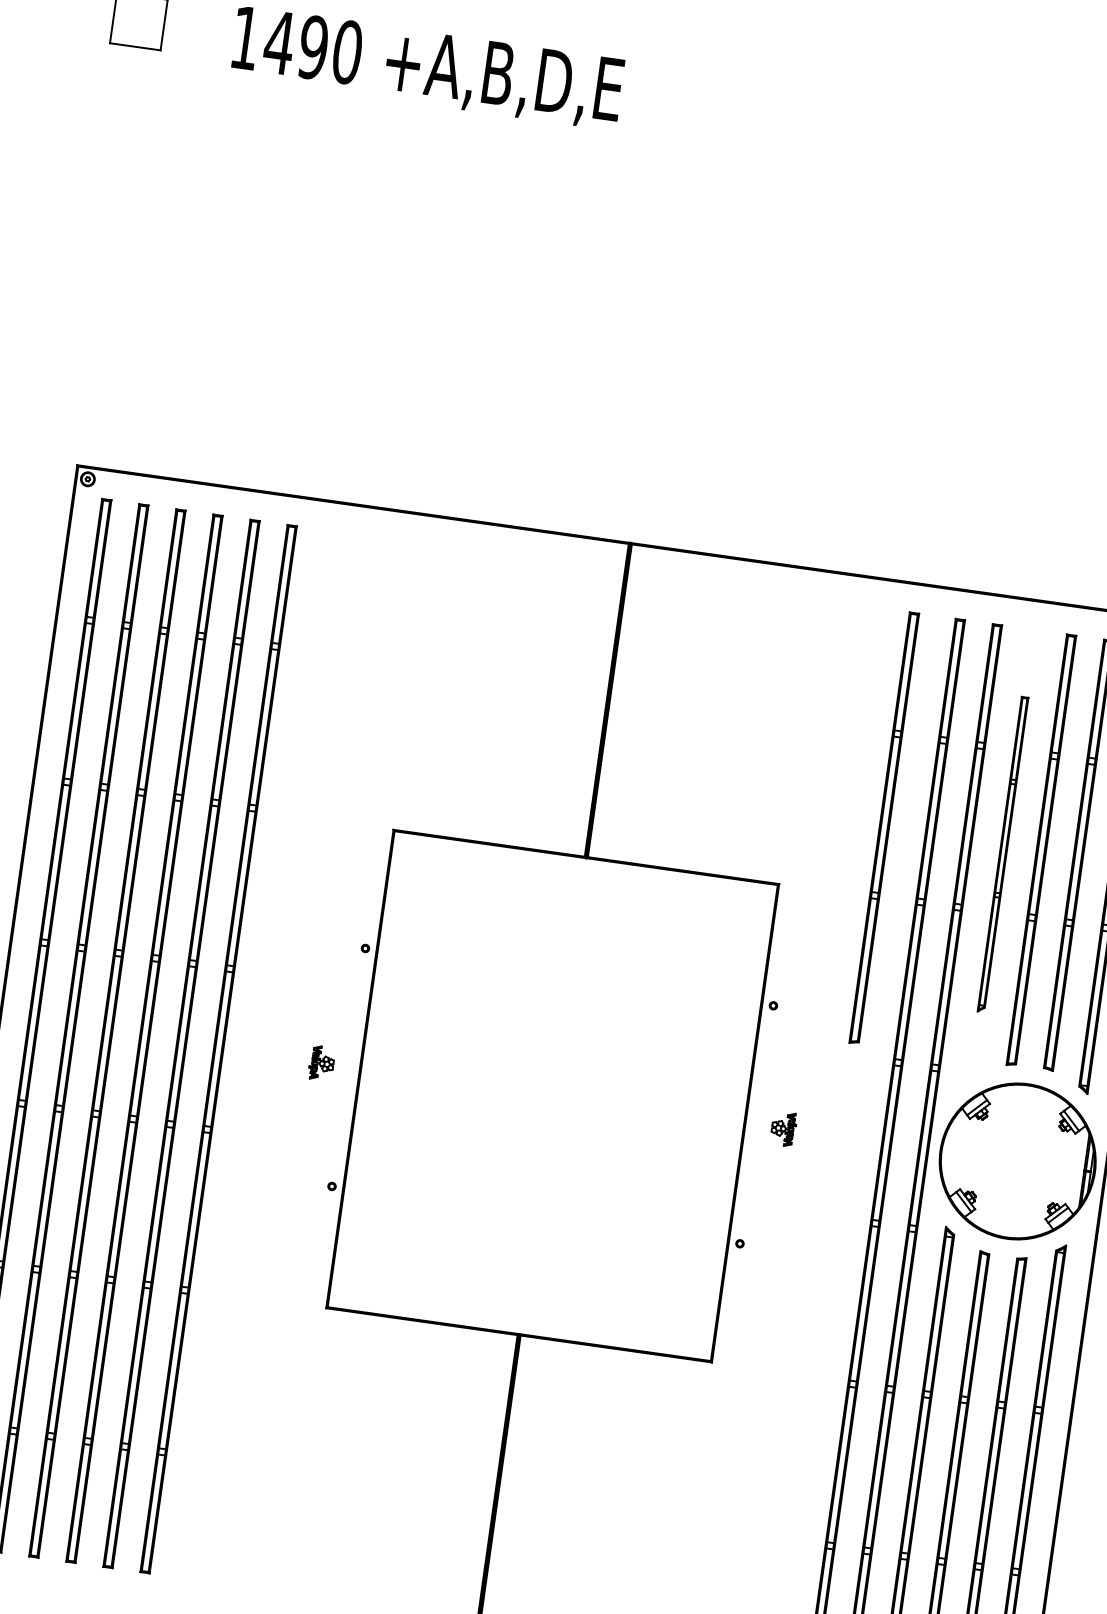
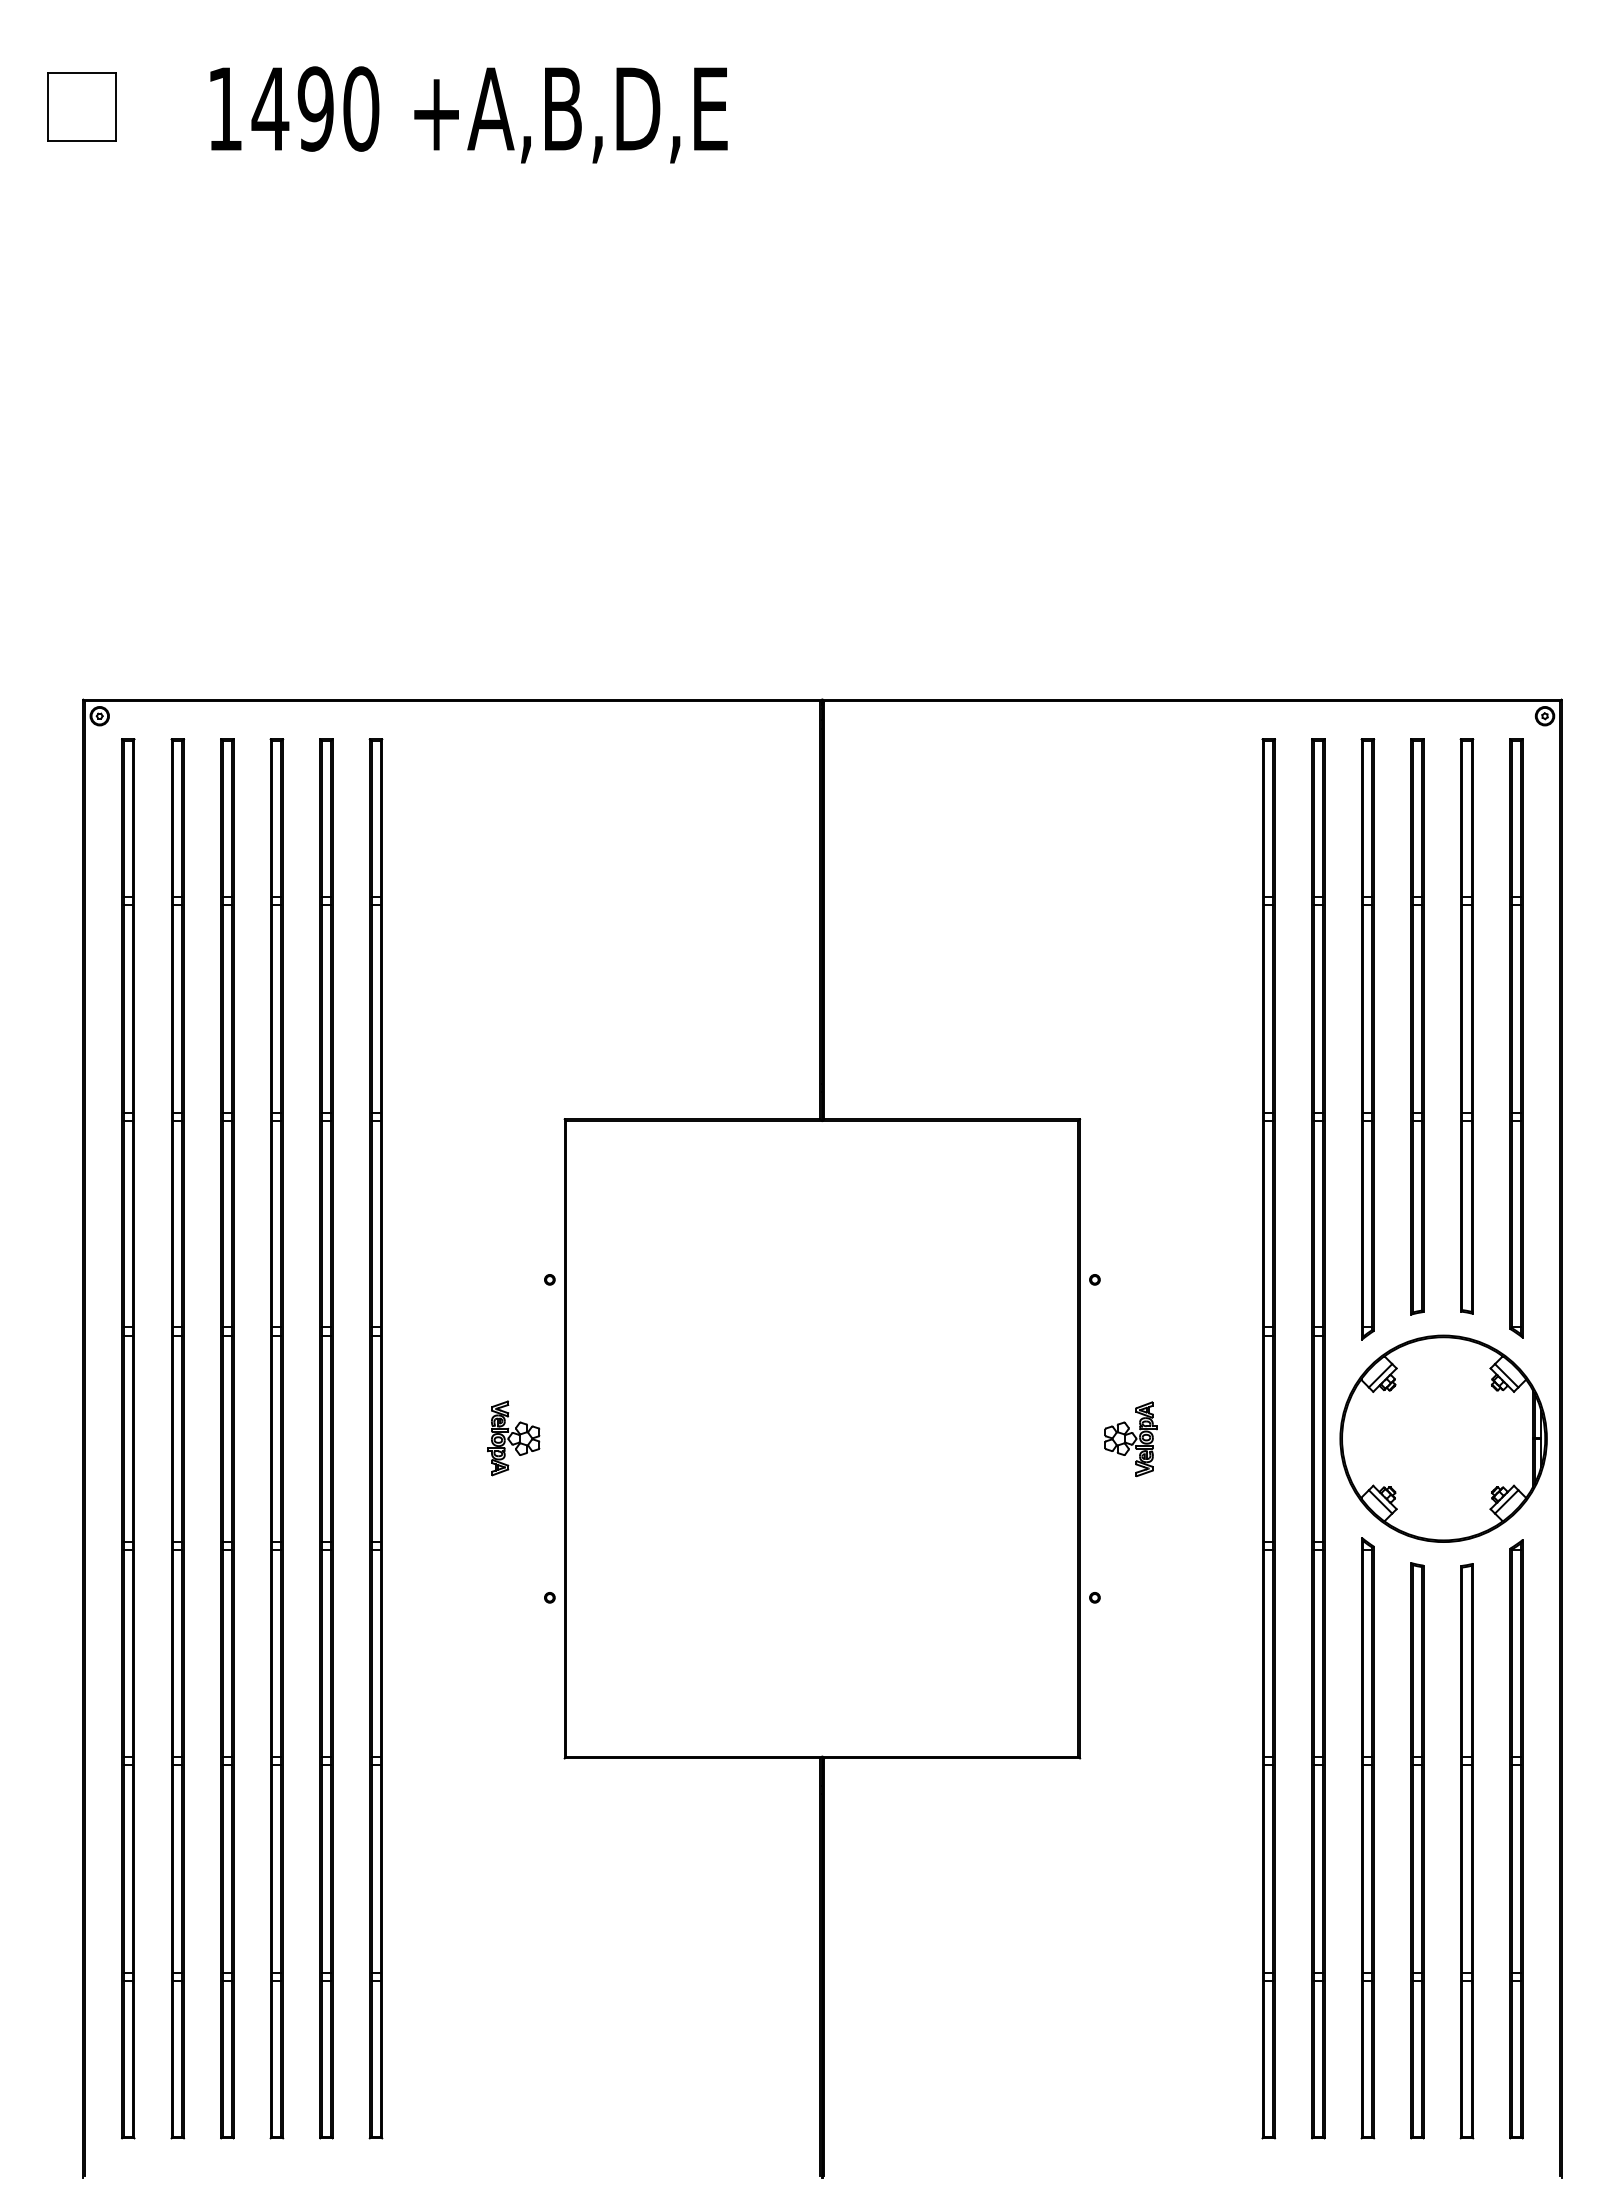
part: (884, 828) -> (1207, 1026), removed
part: (1002, 854) -> (1367, 1039), size x1.43
part: (321, 1063) -> (513, 1438), size x1.67
part: (783, 1129) -> (1130, 1439), size x1.67

